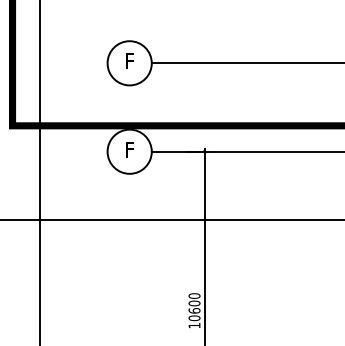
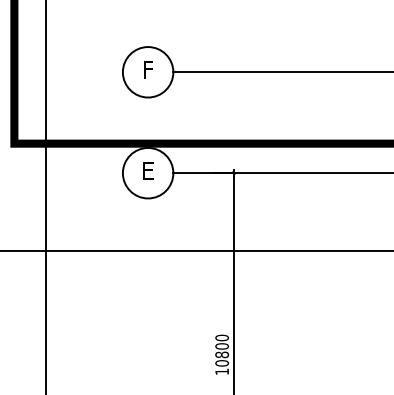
text: (129, 149) -> (147, 170), F -> E
text: (194, 310) -> (222, 354), 10600 -> 10800

